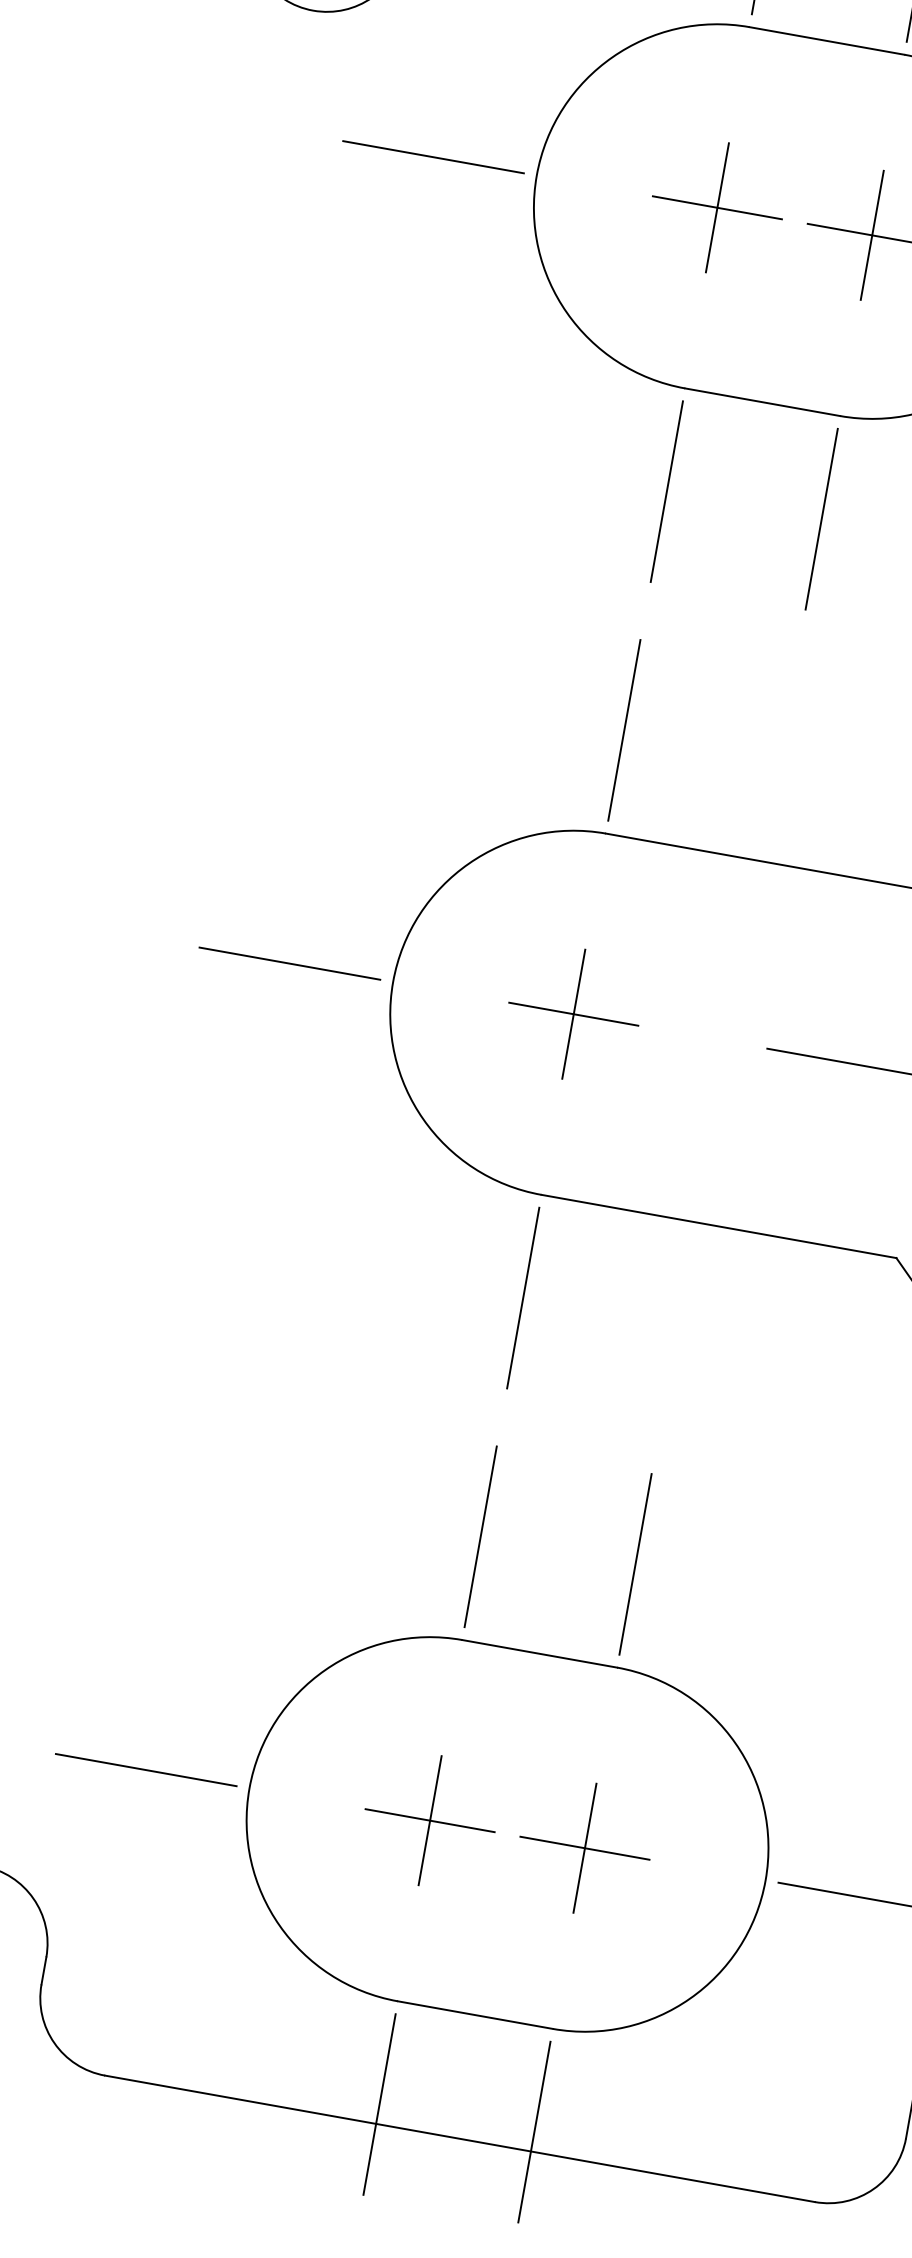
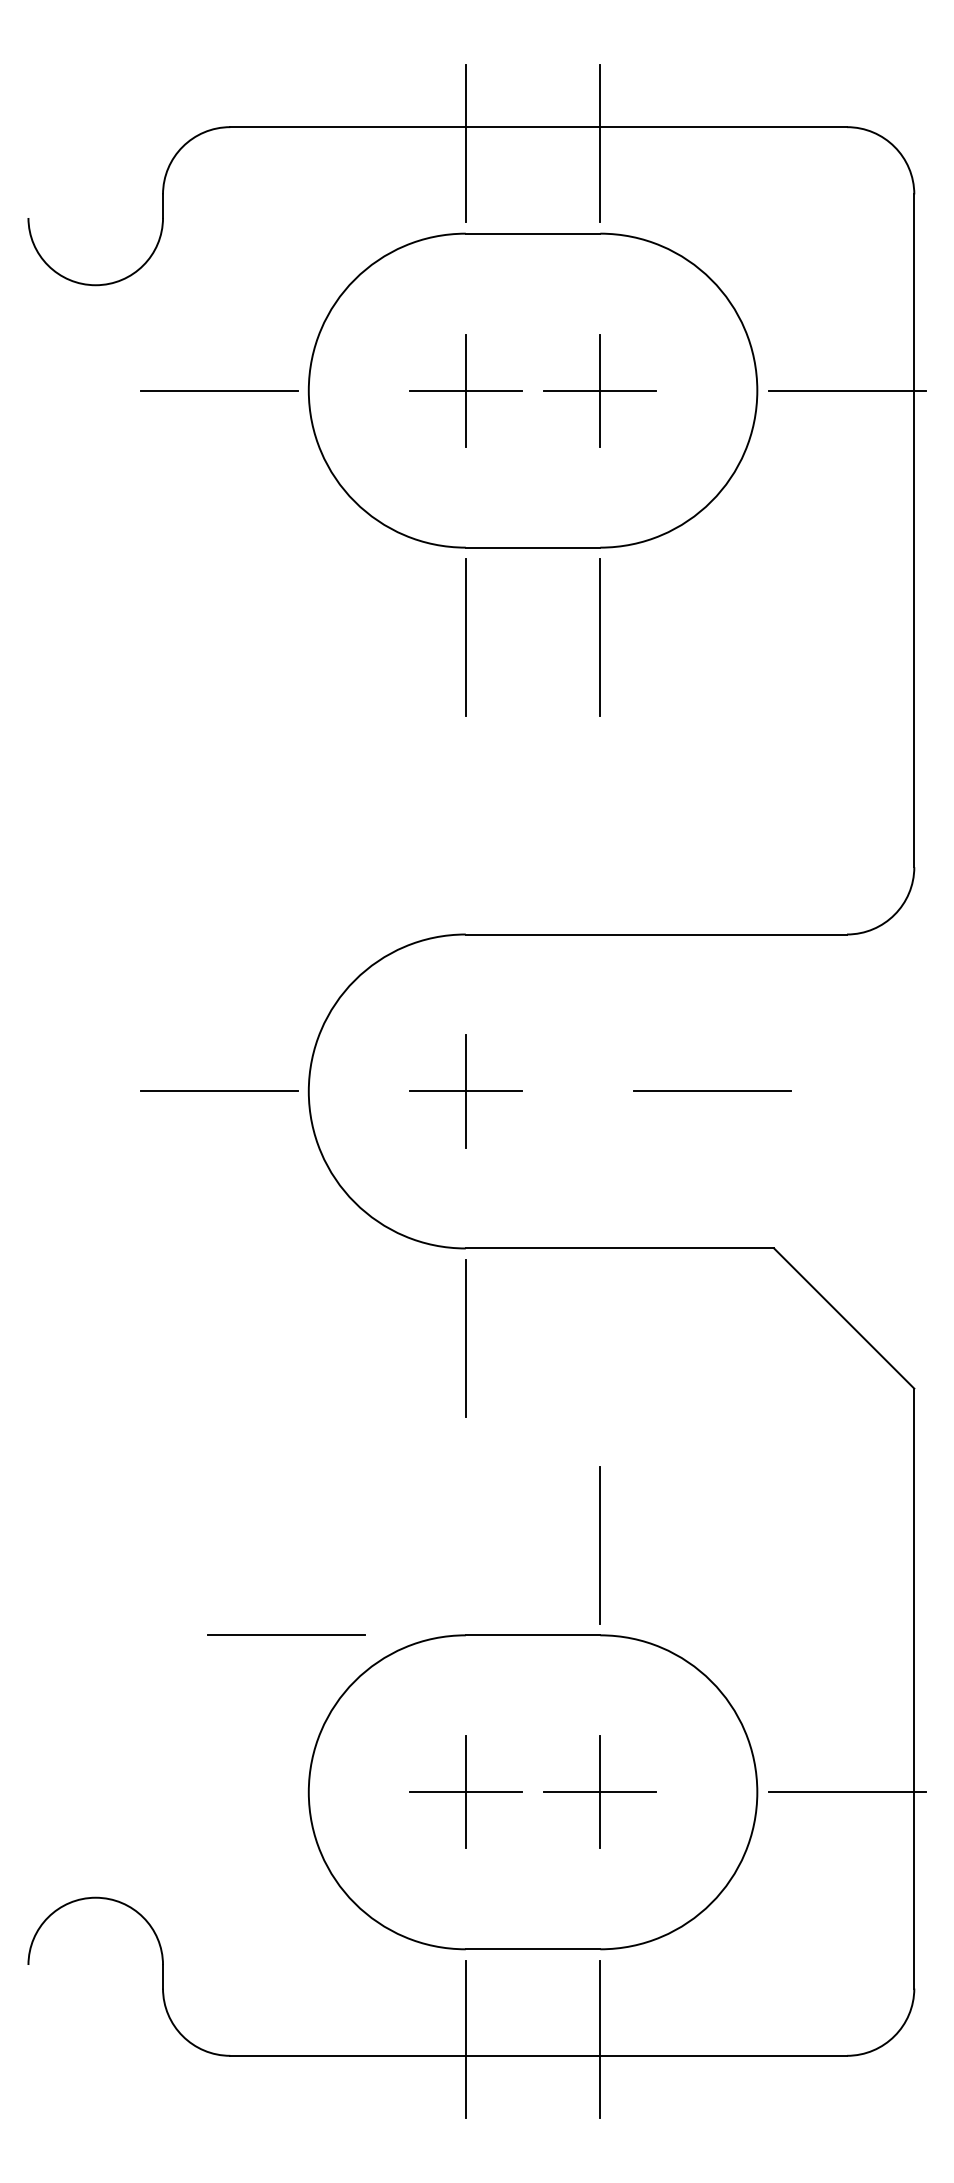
line: (624, 729) -> (465, 844), removed
line: (480, 1536) -> (465, 1545), removed
line: (146, 1769) -> (286, 1634), moved

